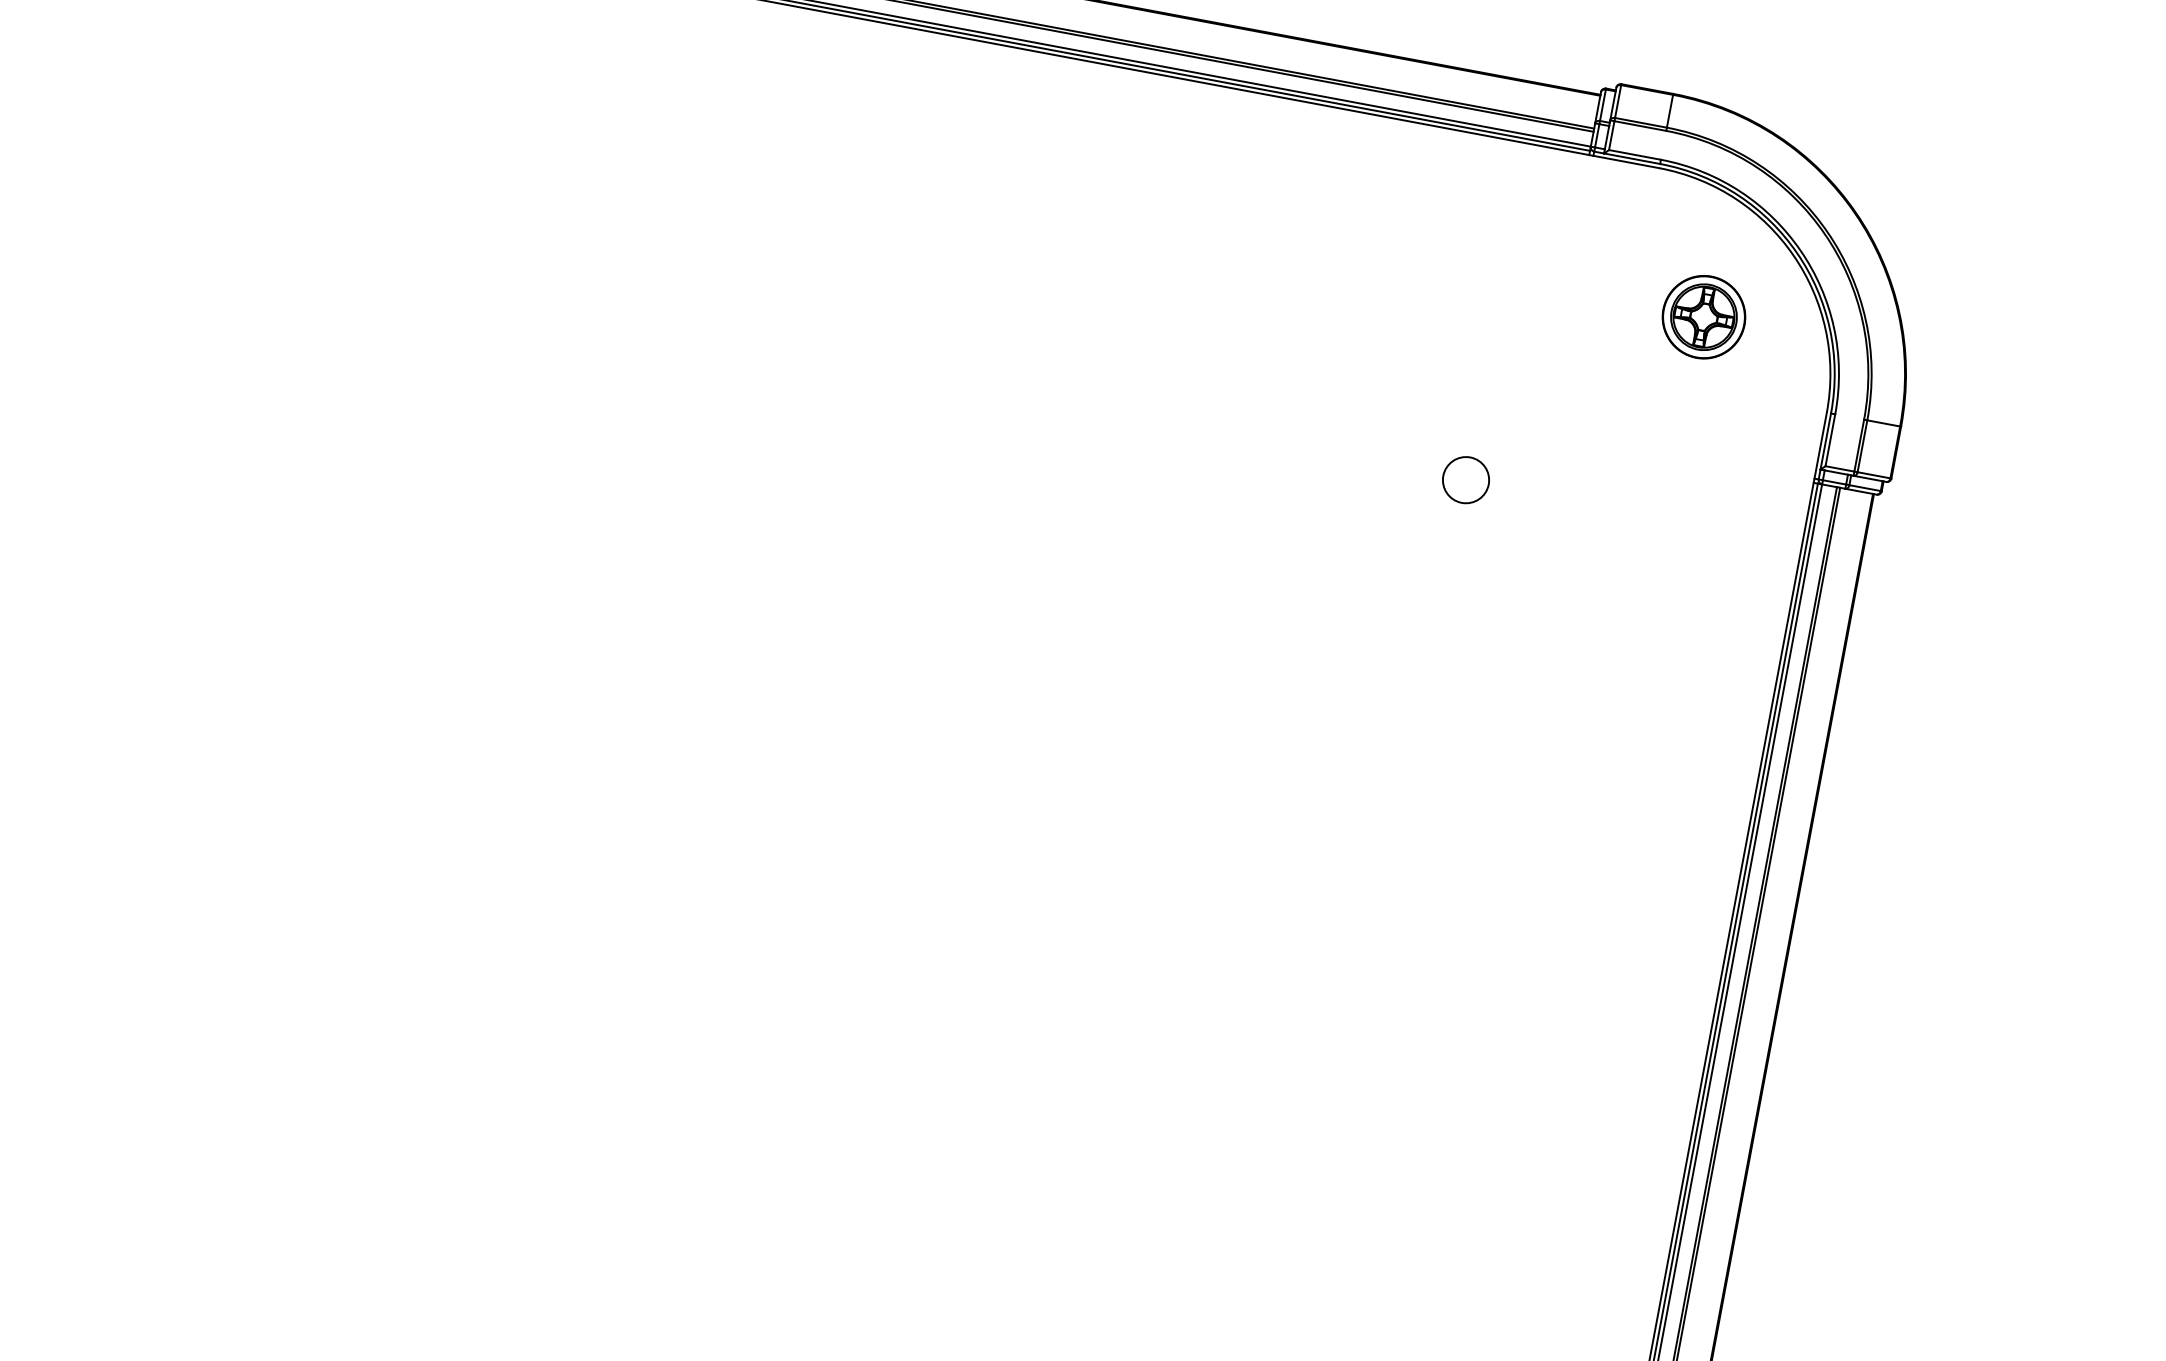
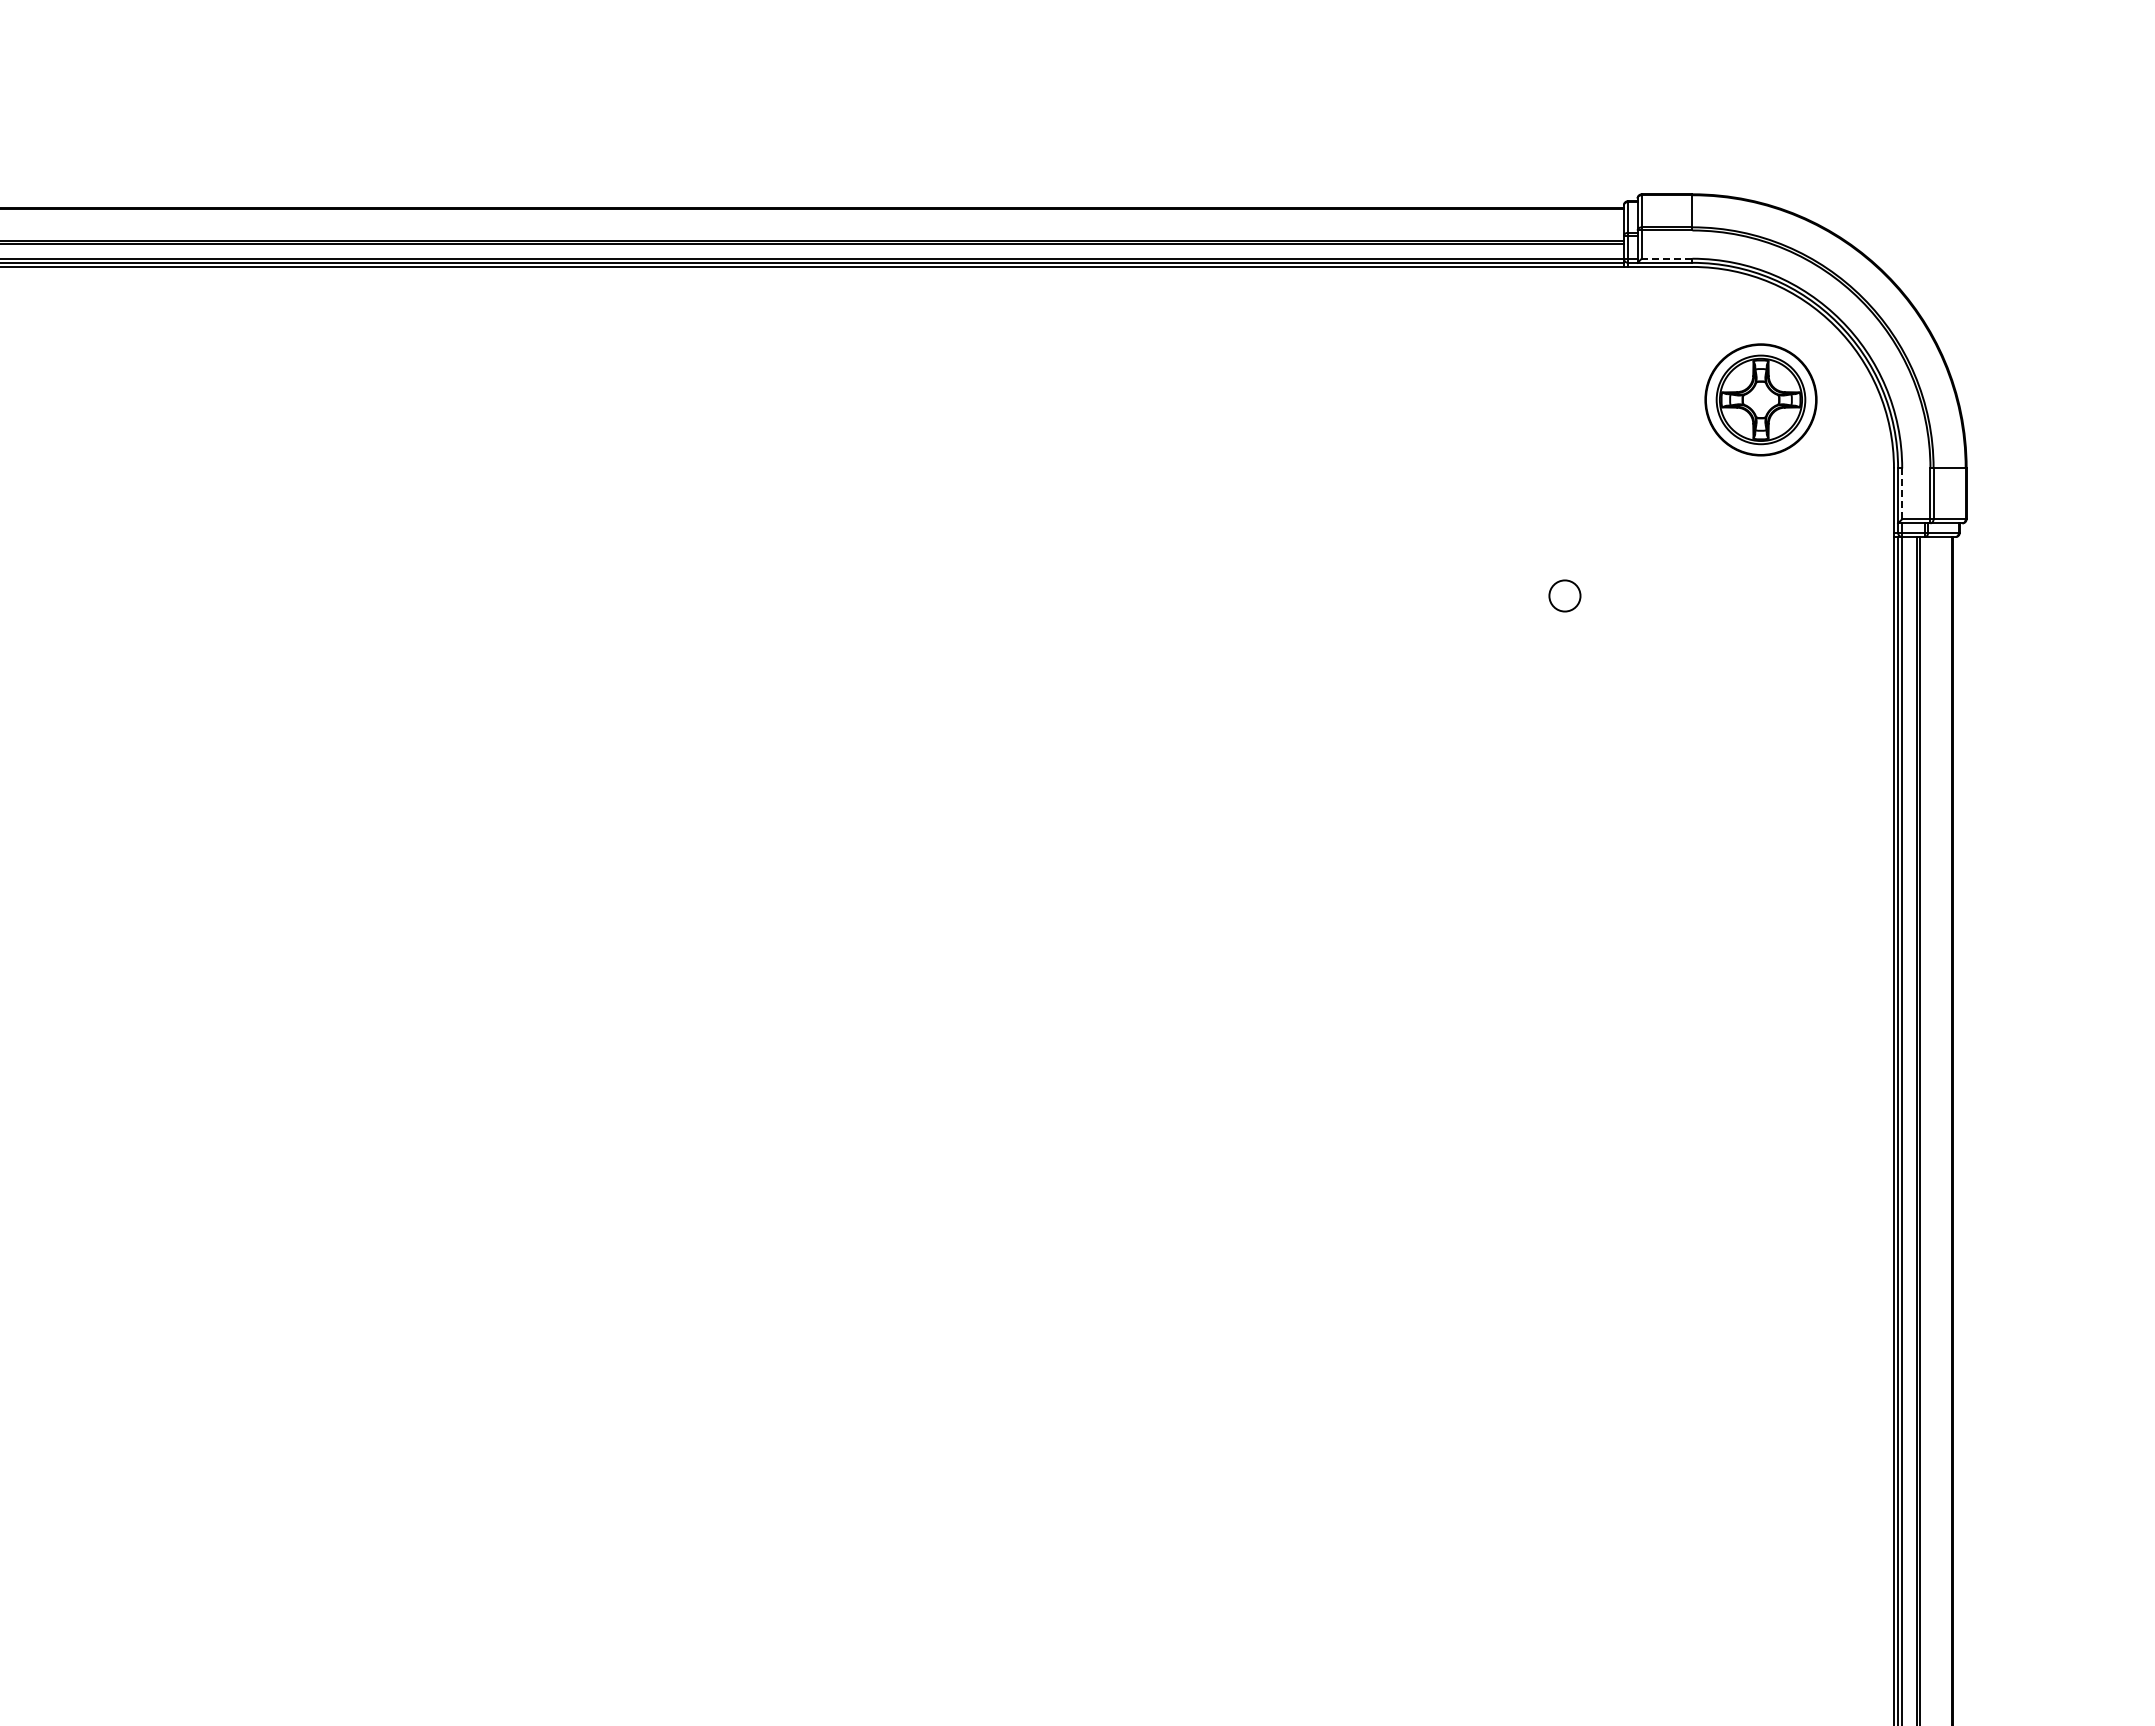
line: (1634, 154) -> (1666, 258), solid -> dashed
part: (1703, 316) -> (1760, 399), size x1.4
line: (1830, 439) -> (1902, 493), solid -> dashed
circle: (1465, 479) -> (1564, 595), size x0.7

